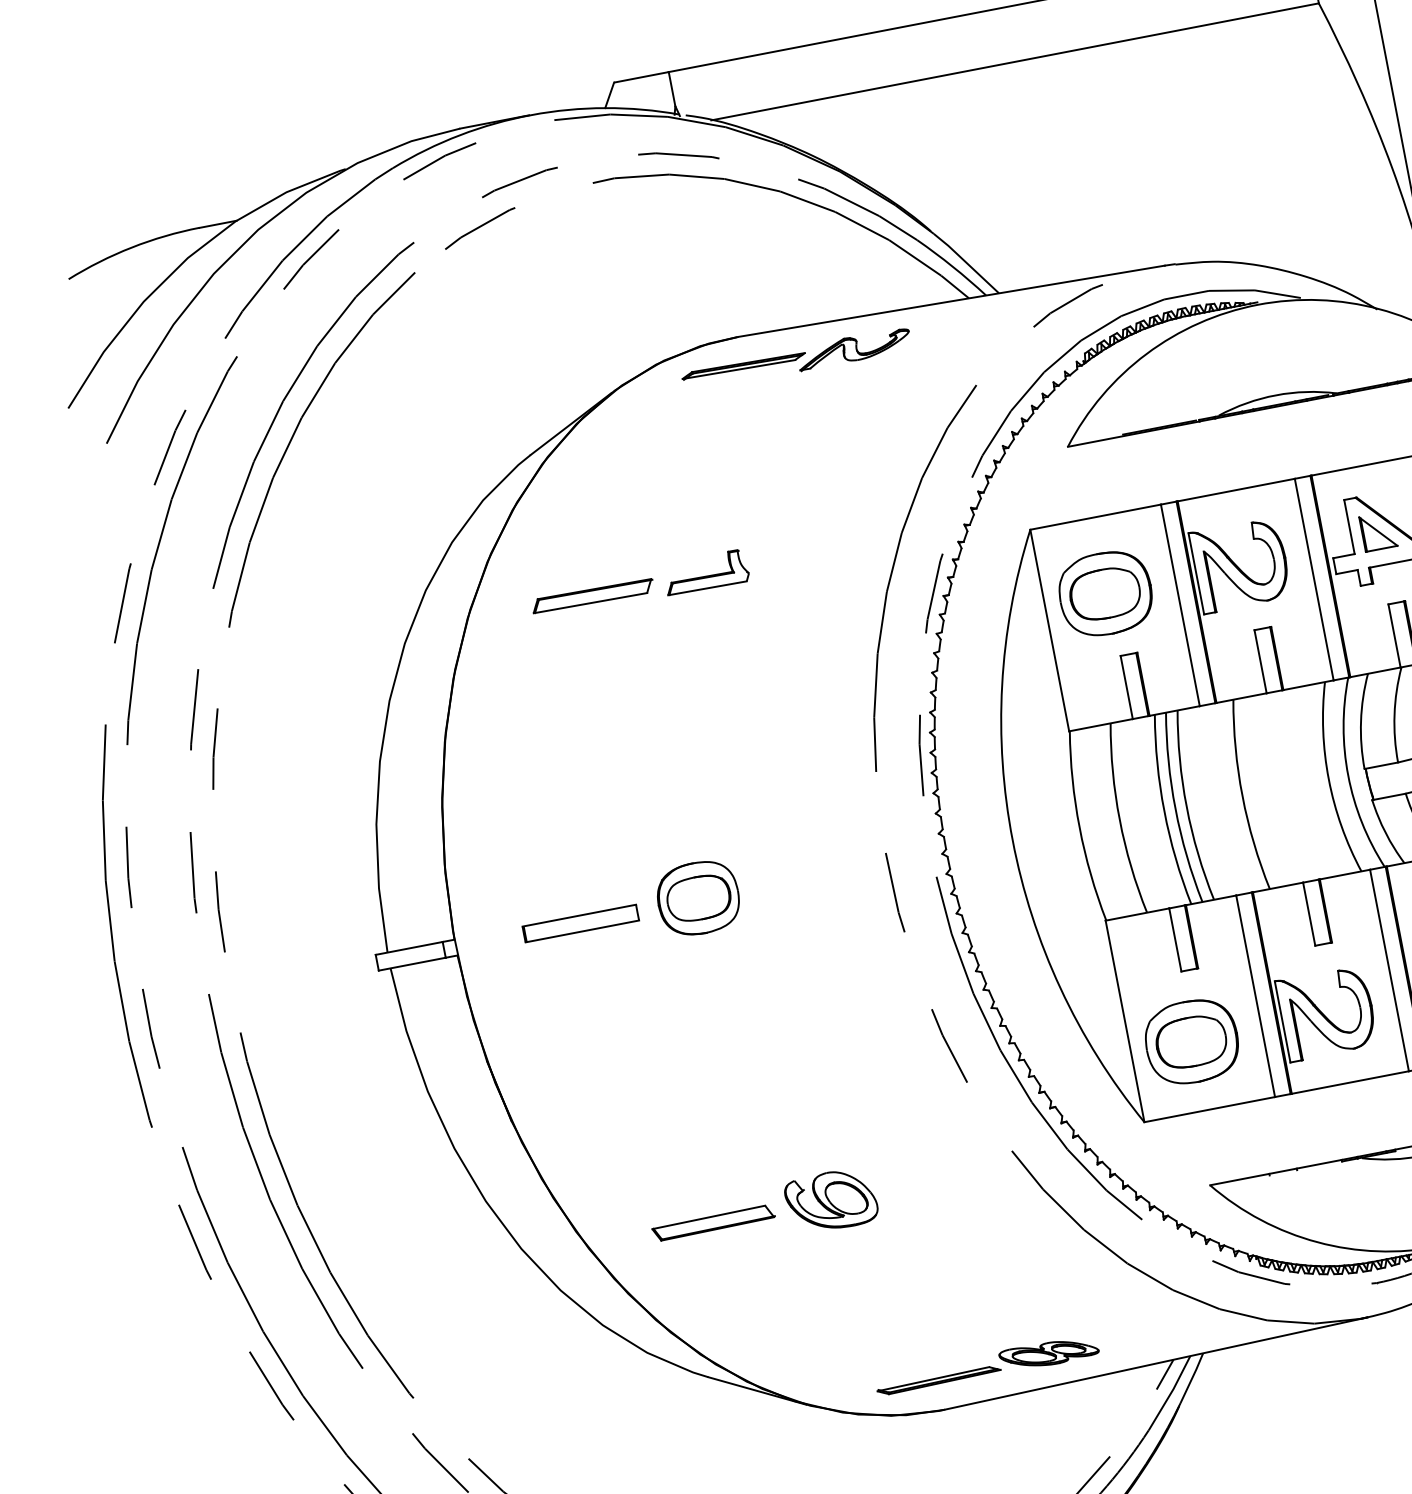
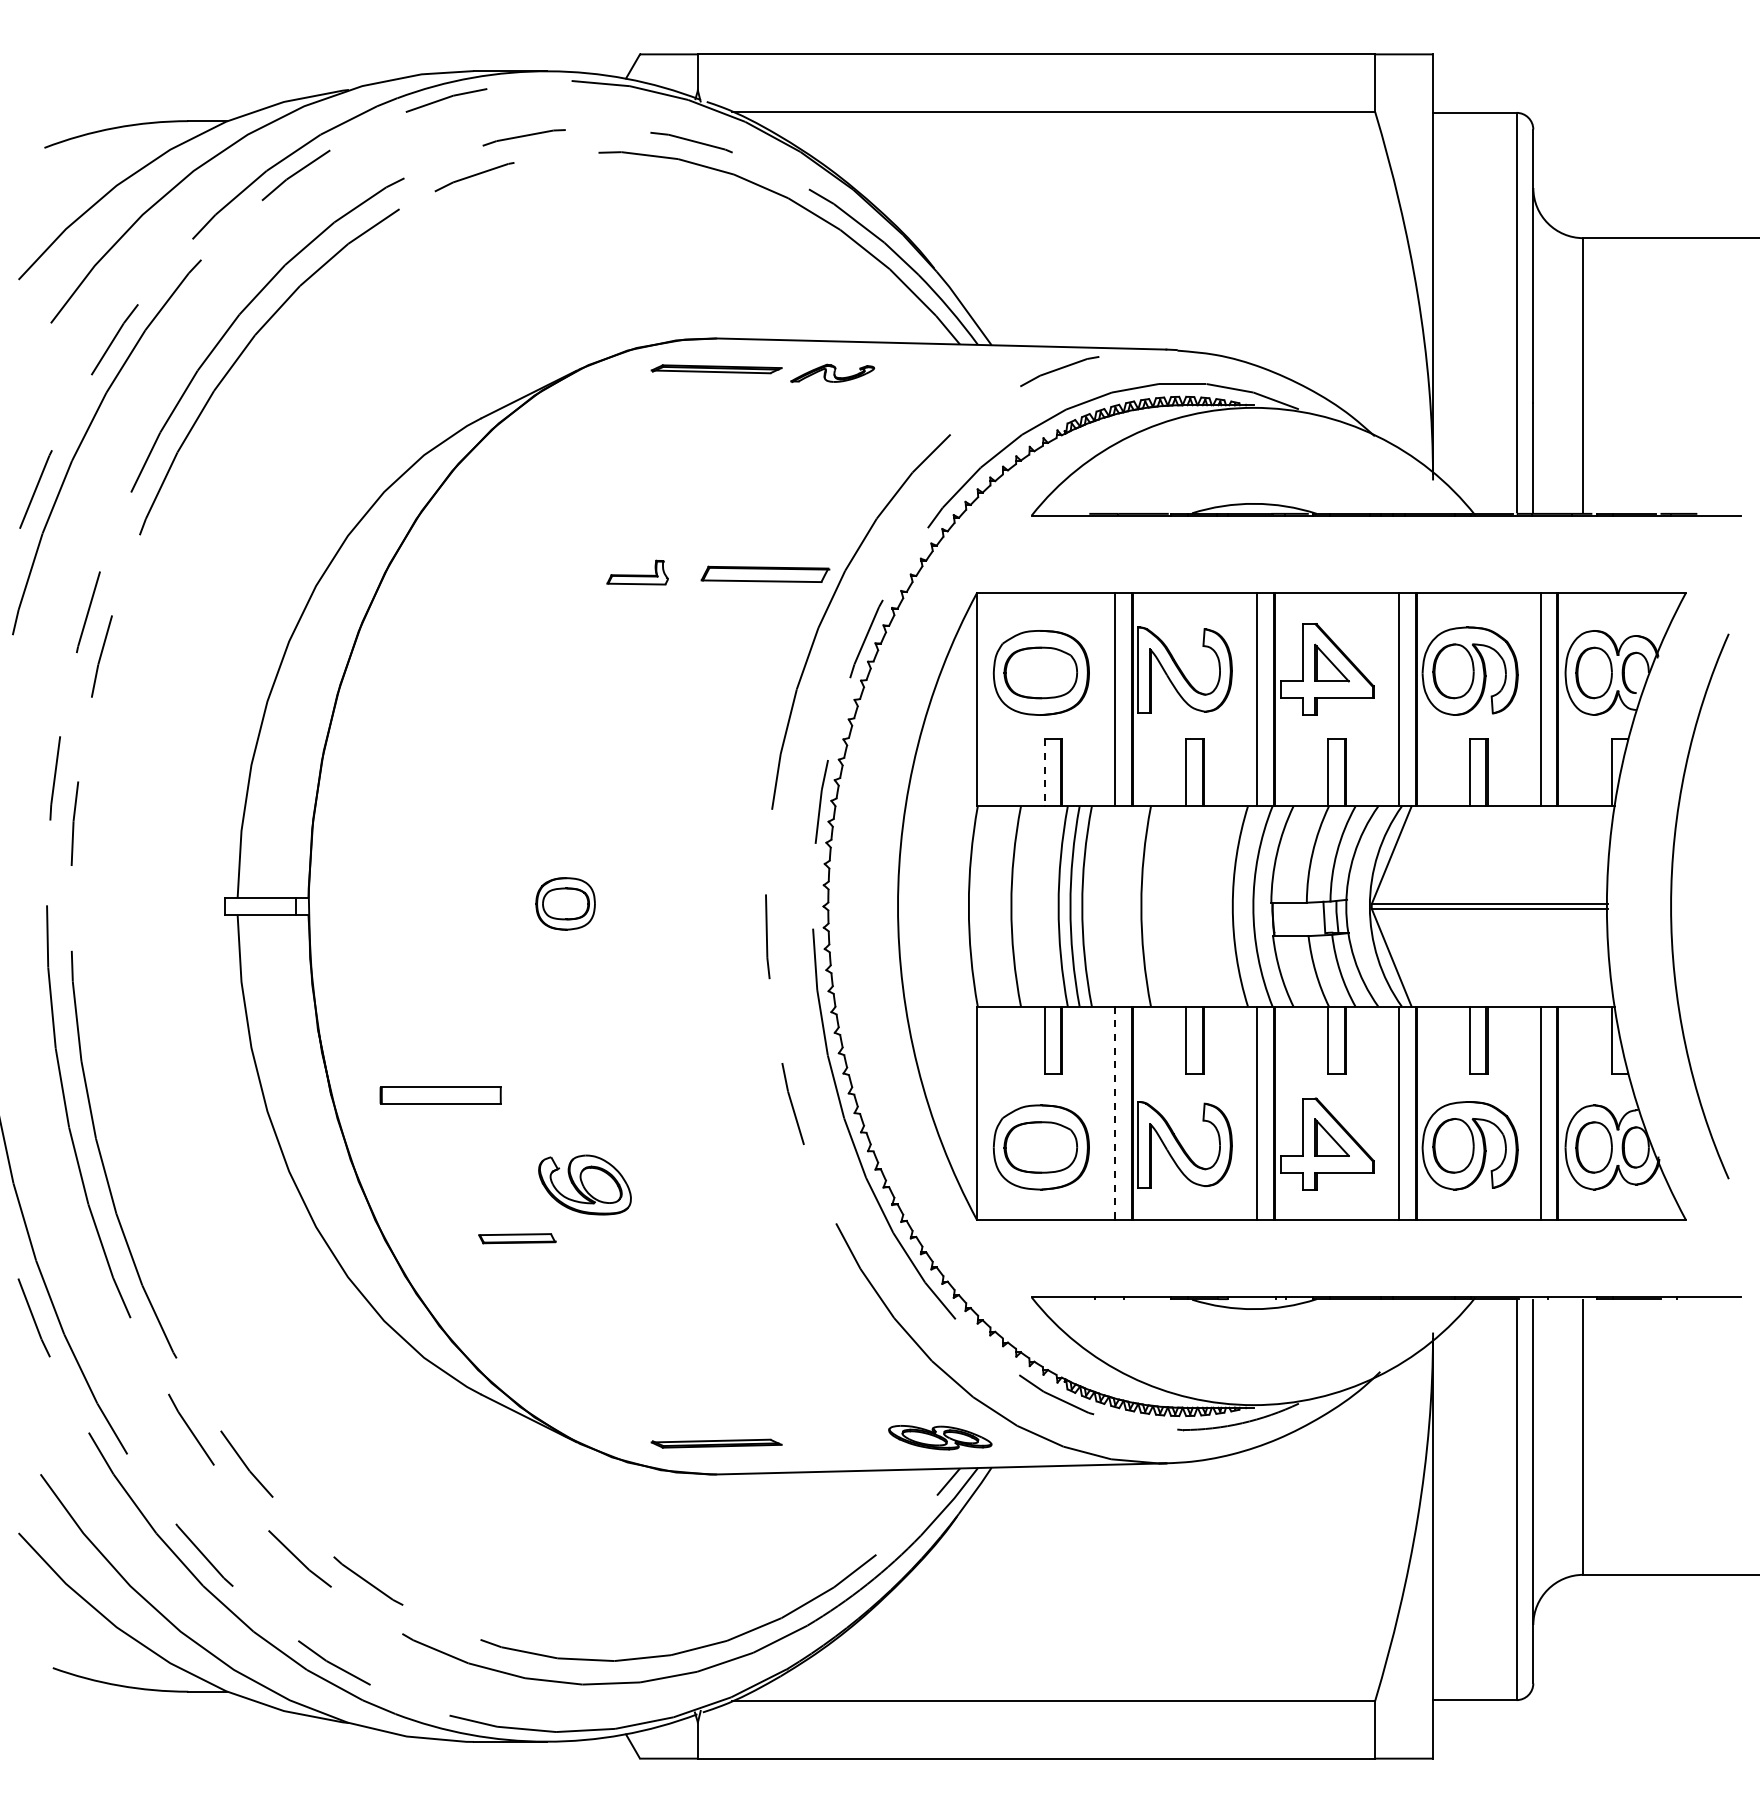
part: (853, 348) -> (832, 373), size x0.7
part: (705, 572) -> (637, 572), size x0.7
part: (592, 595) -> (765, 573), moved
line: (1126, 688) -> (1044, 773), solid -> dashed
part: (698, 898) -> (565, 903), size x0.7
part: (580, 923) -> (440, 1095), moved
line: (1255, 996) -> (1115, 1113), solid -> dashed
part: (830, 1200) -> (584, 1184), moved
part: (713, 1223) -> (517, 1238), size x0.6
part: (1049, 1353) -> (940, 1437), moved

